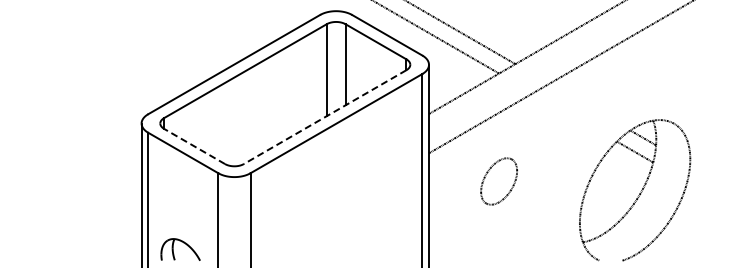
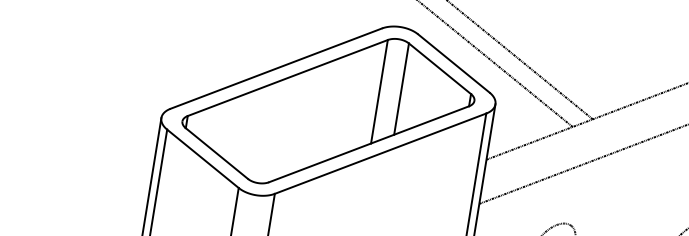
line: (325, 117) -> (369, 144), dashed -> solid
line: (194, 146) -> (216, 153), dashed -> solid

